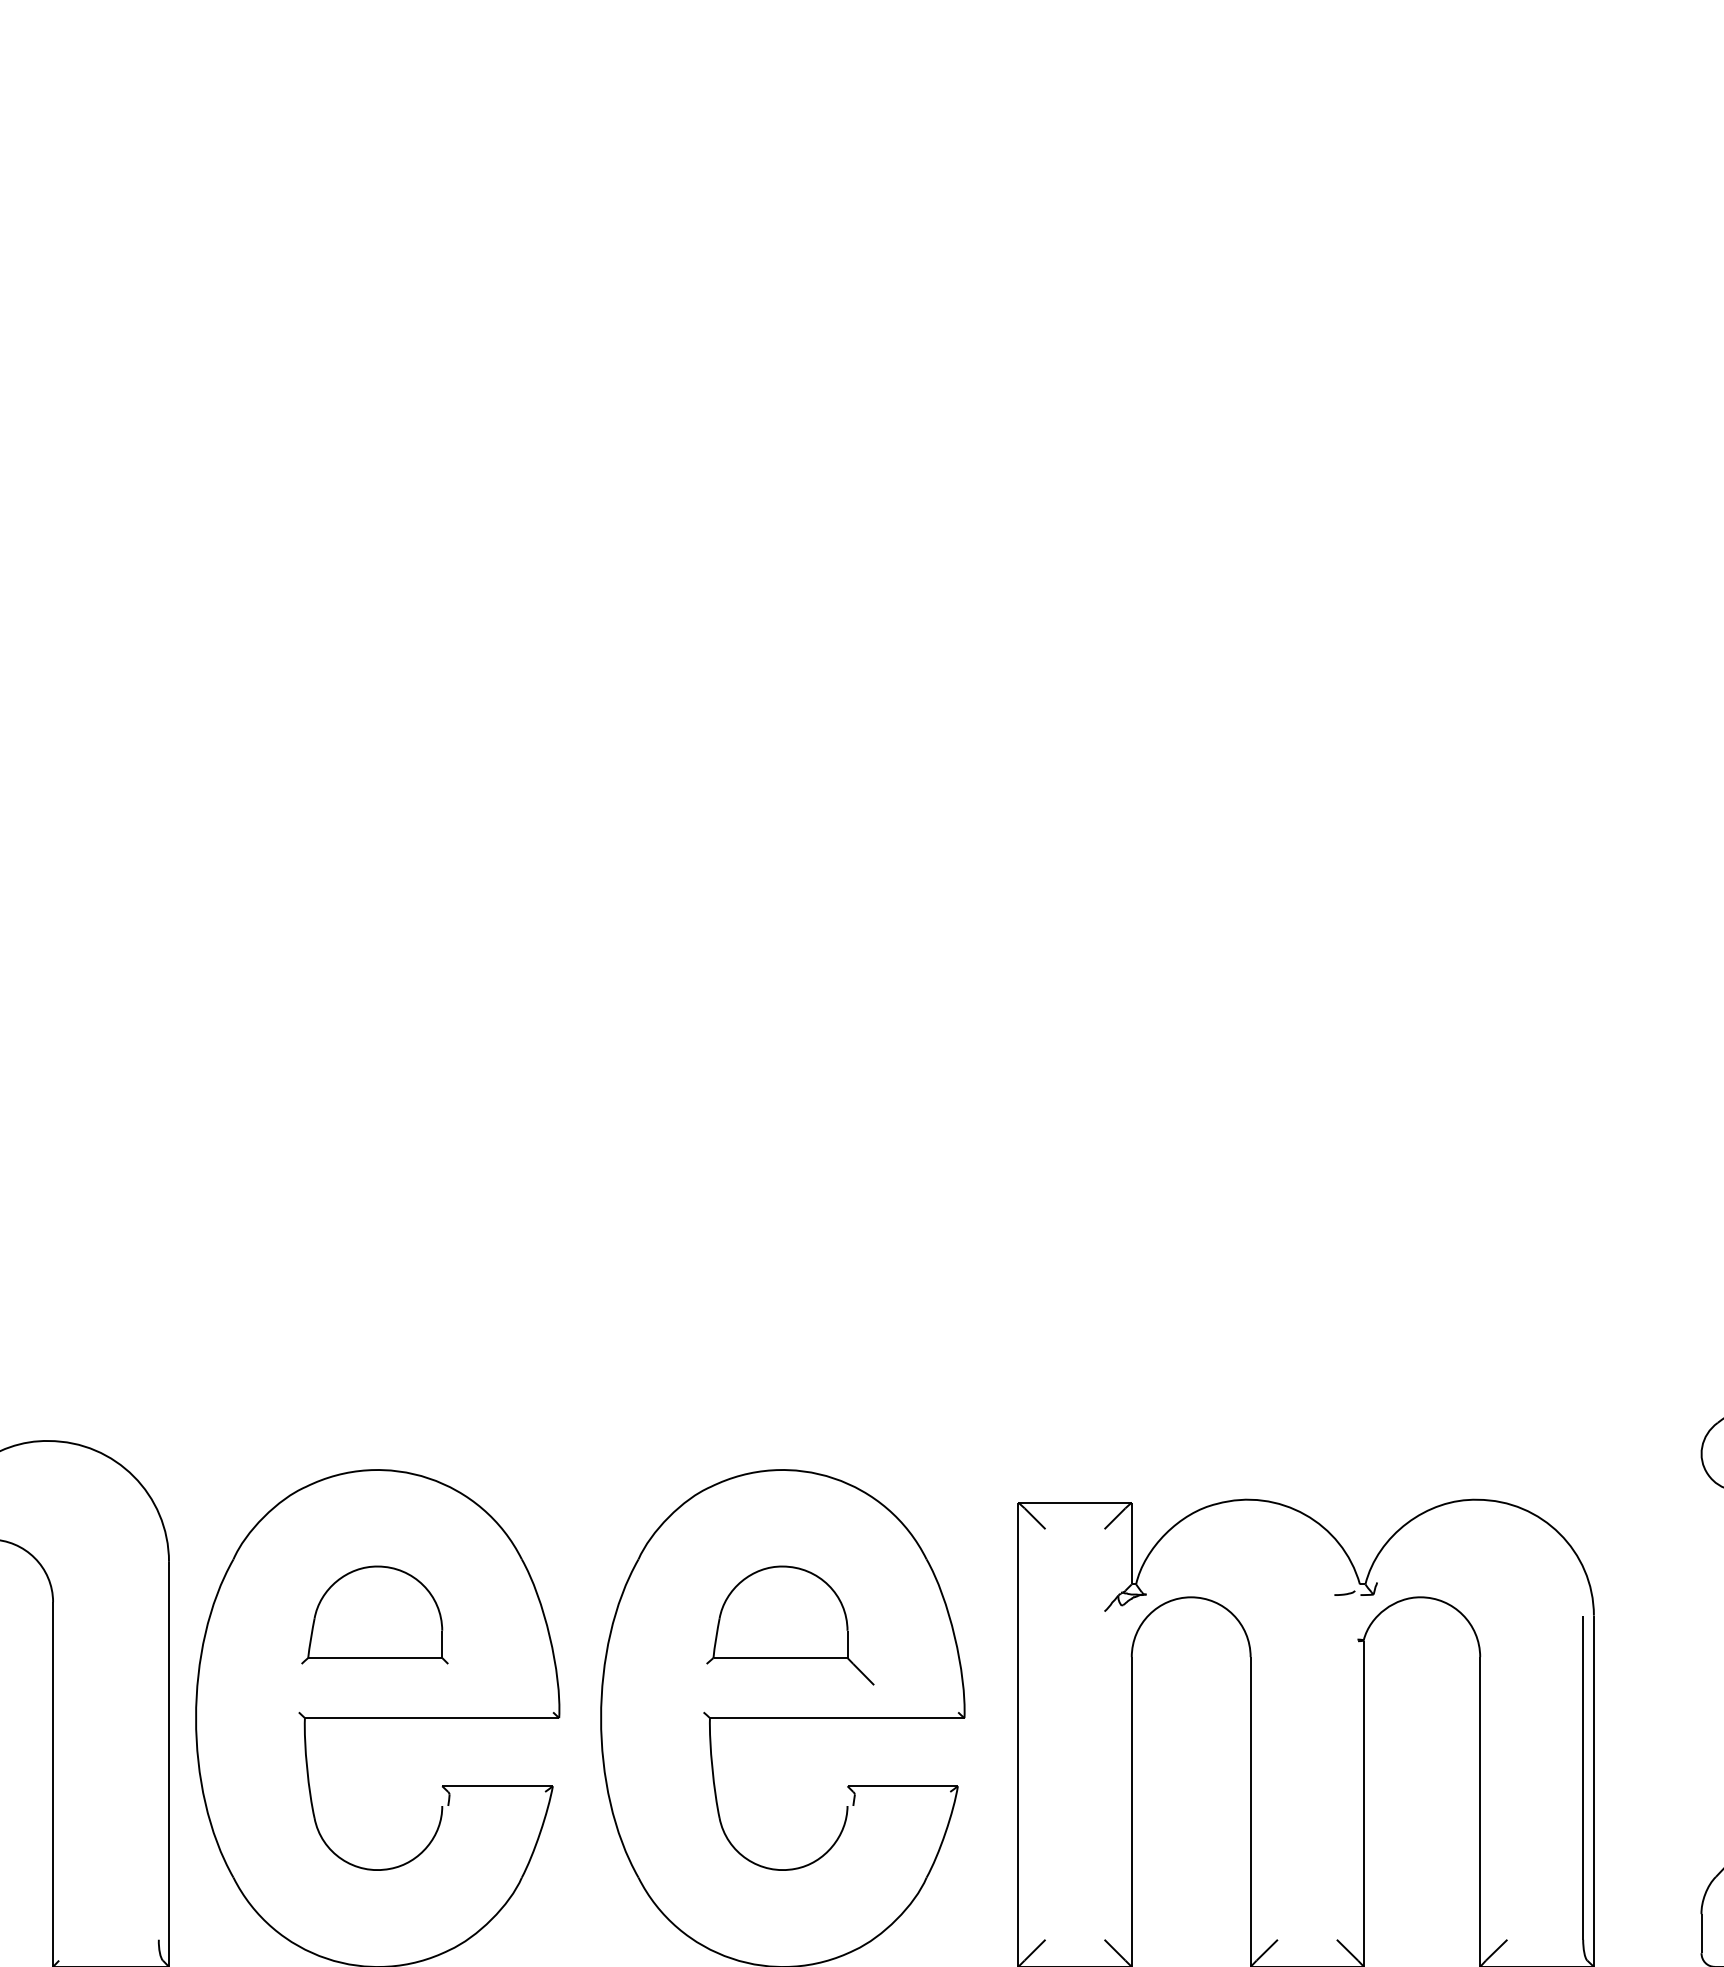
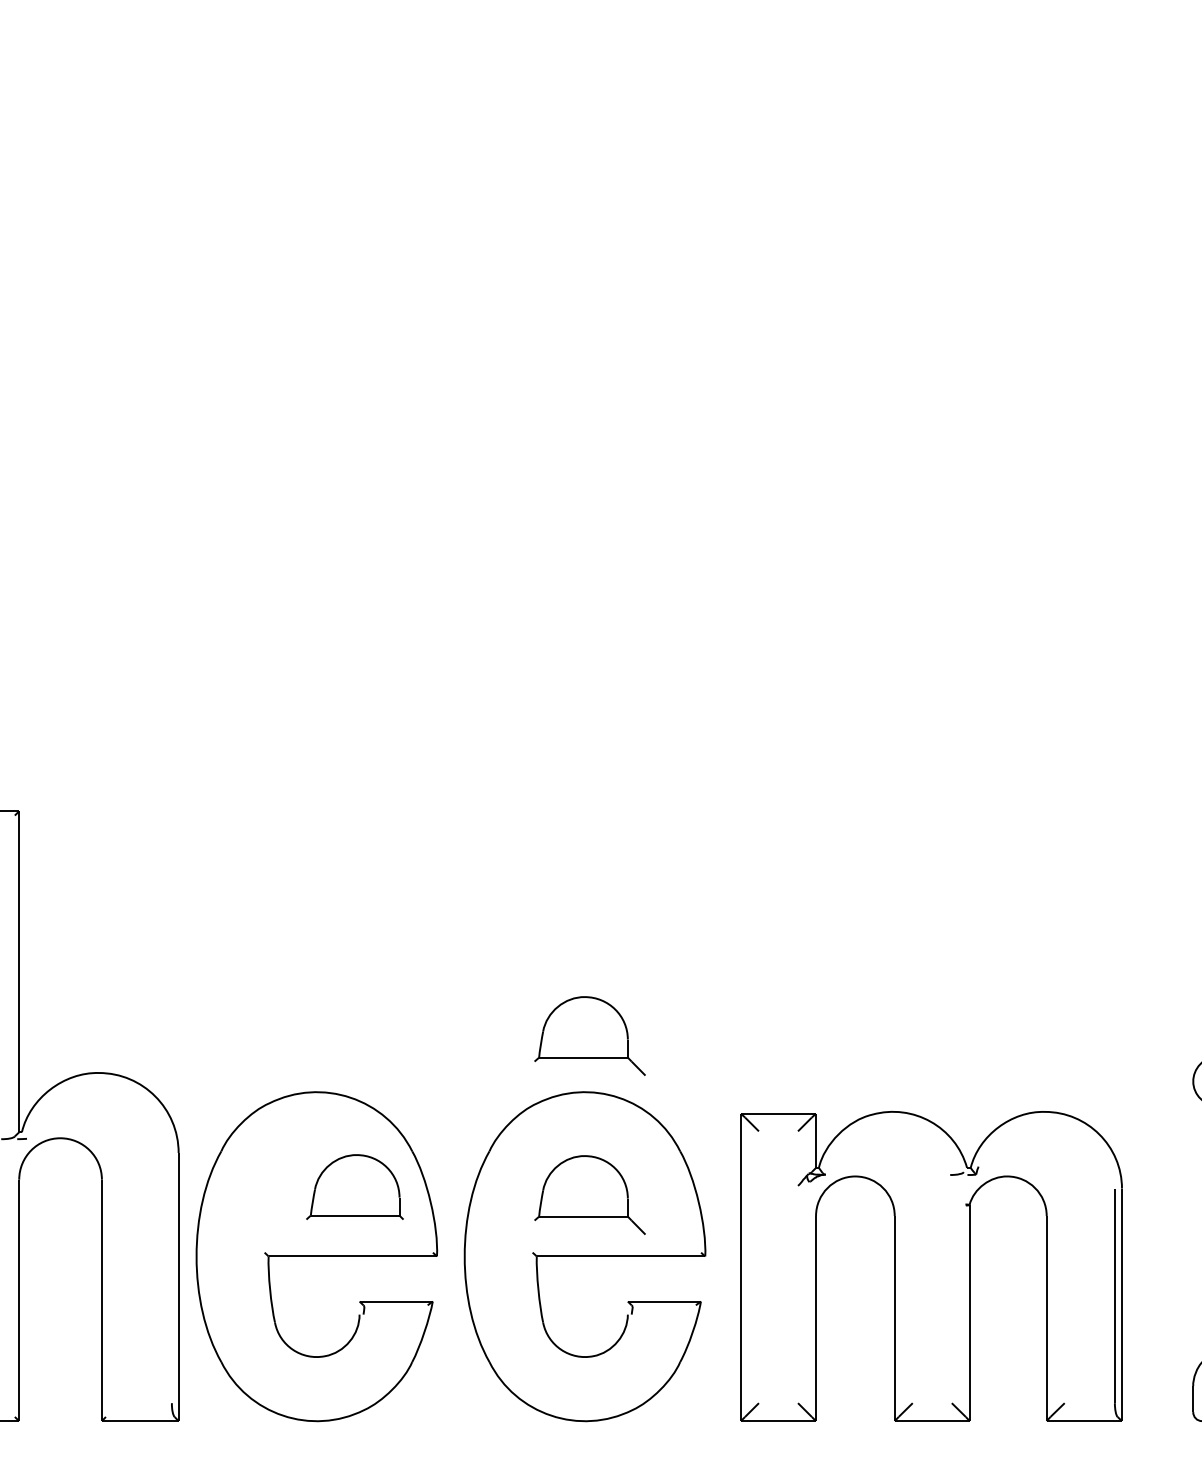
part: (789, 1384) -> (589, 1035), added
part: (374, 1613) -> (354, 1186), moved

